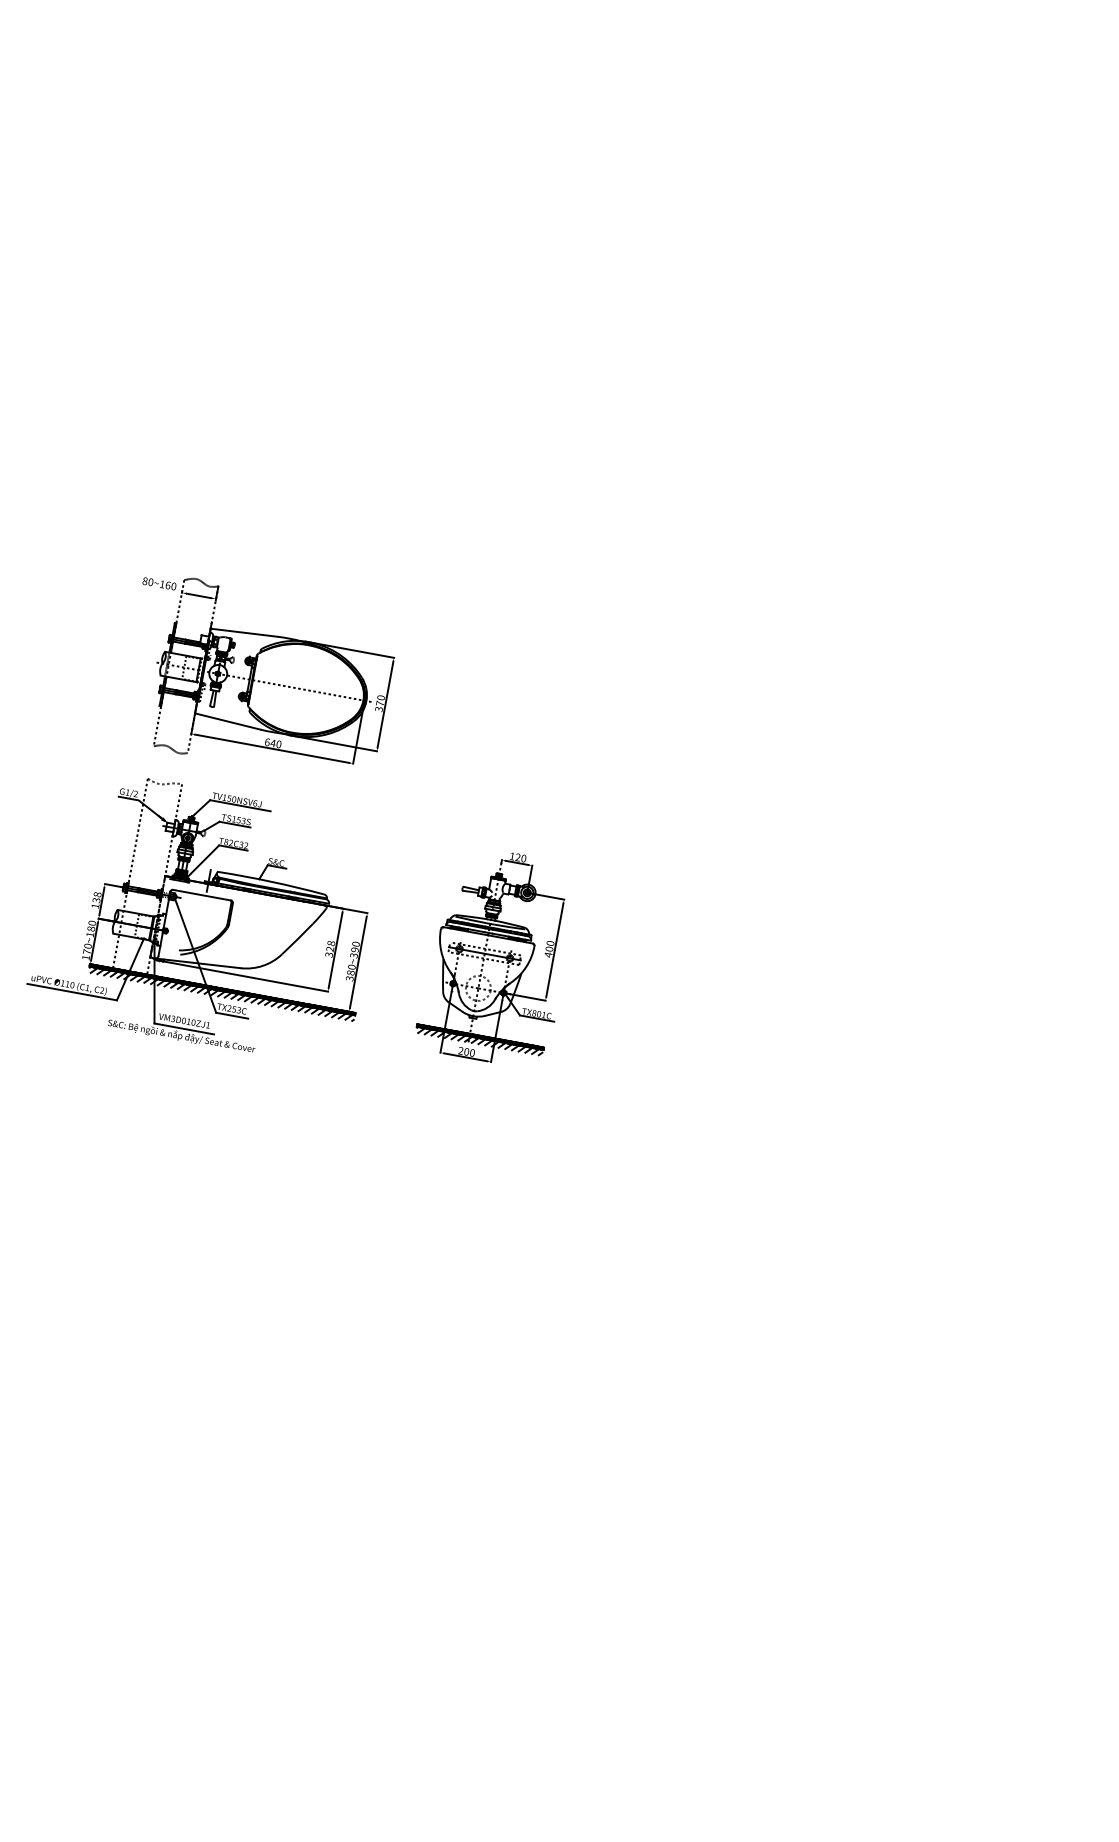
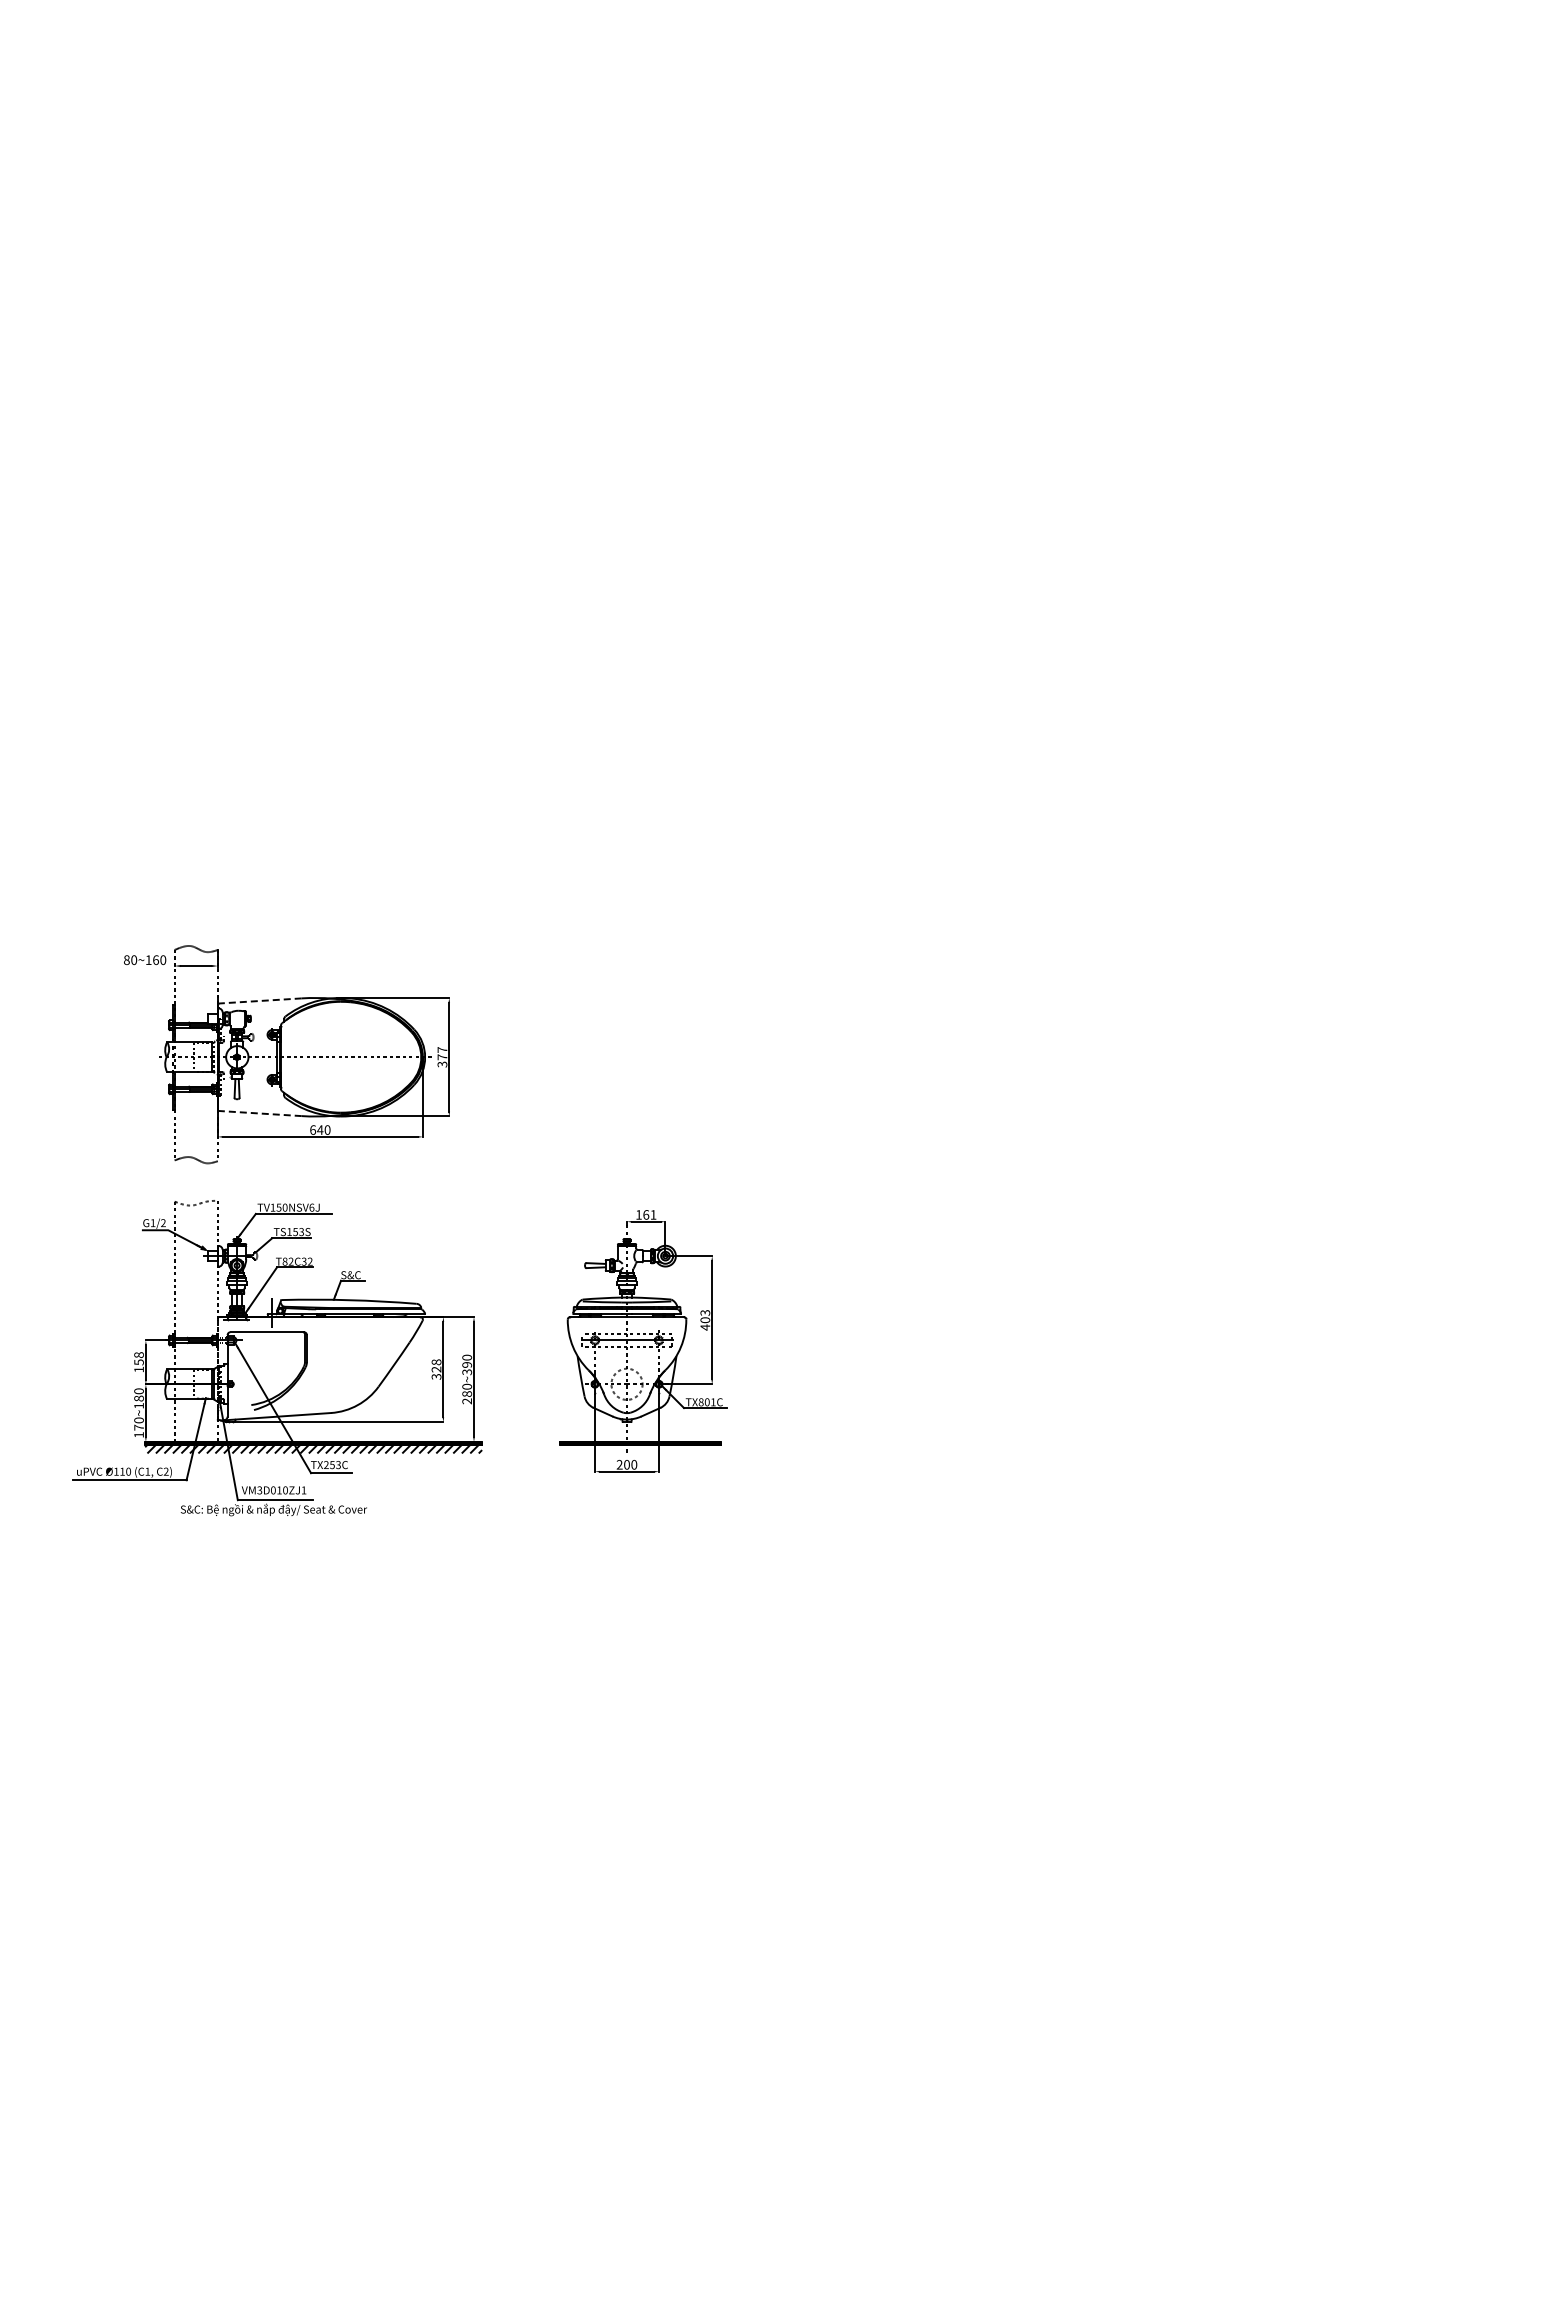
line: (244, 632) -> (260, 1000), solid -> dashed
text: (381, 697) -> (442, 1049), 370 -> 377
line: (228, 721) -> (260, 1113), solid -> dashed
text: (520, 857) -> (649, 1214), 120 -> 161
text: (96, 899) -> (138, 1361), 138 -> 158
text: (550, 943) -> (705, 1312), 400 -> 403
text: (350, 978) -> (467, 1401), 380~390 -> 280~390
hatch: (479, 1041) -> (640, 1449), removed

